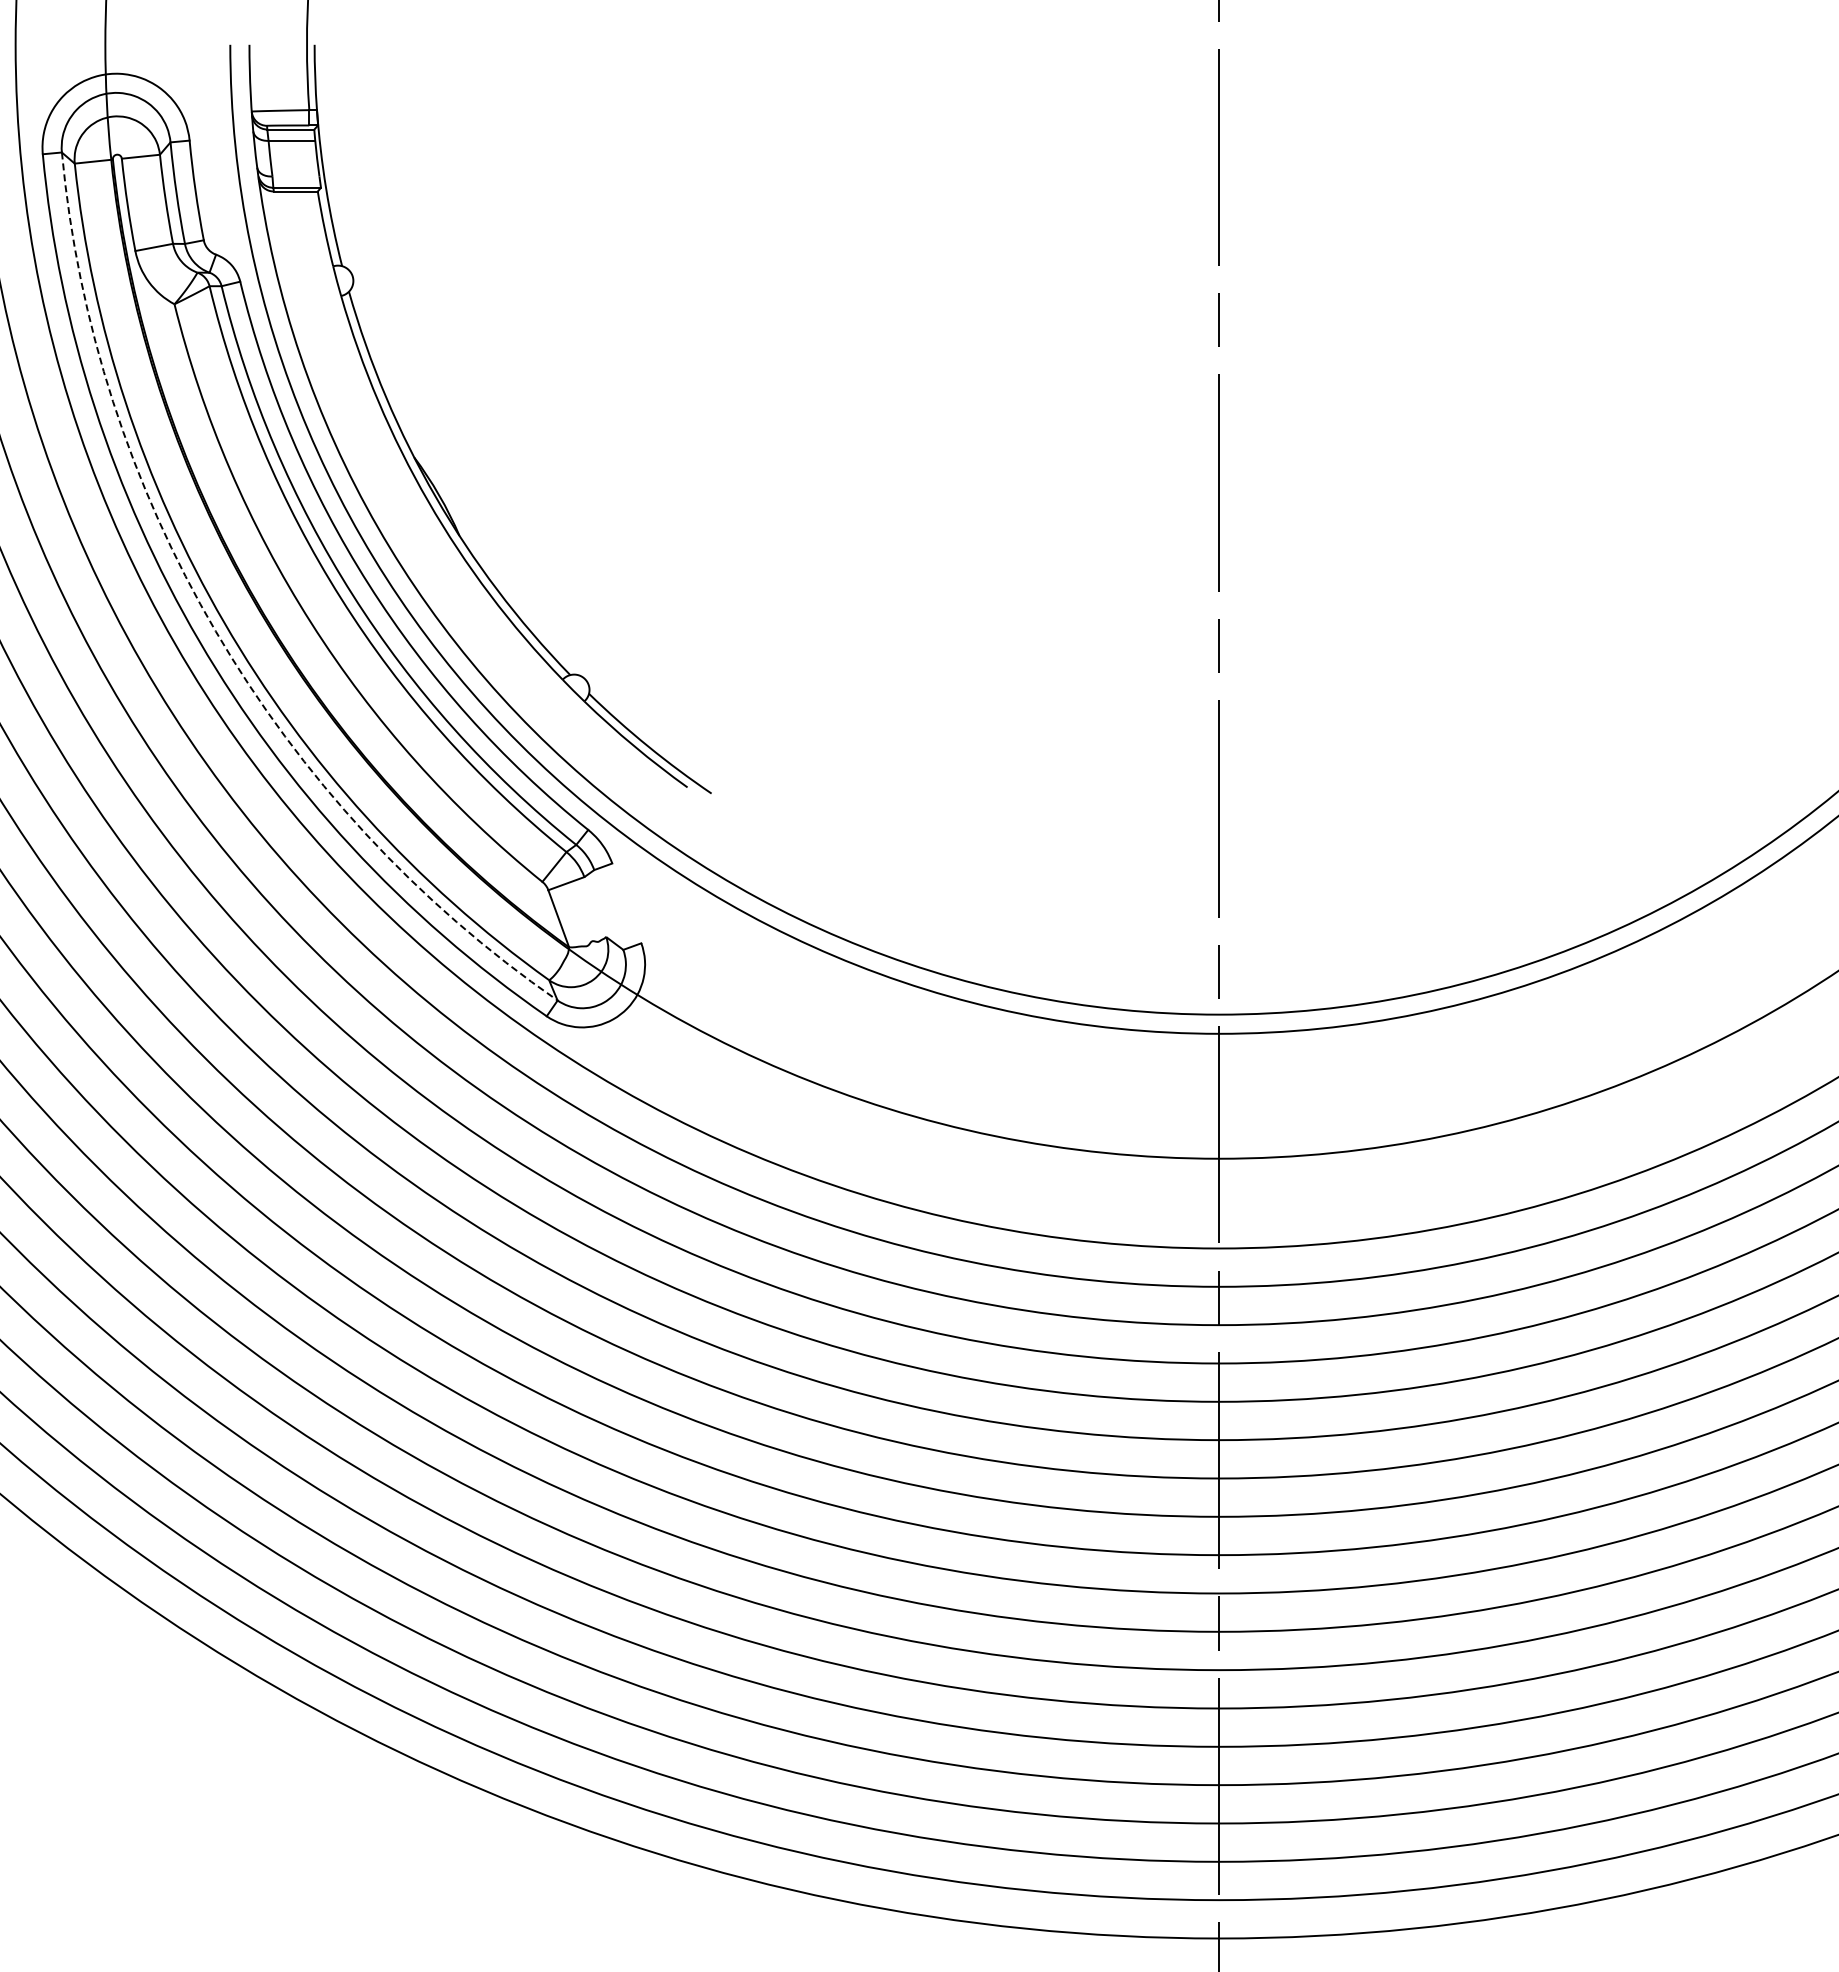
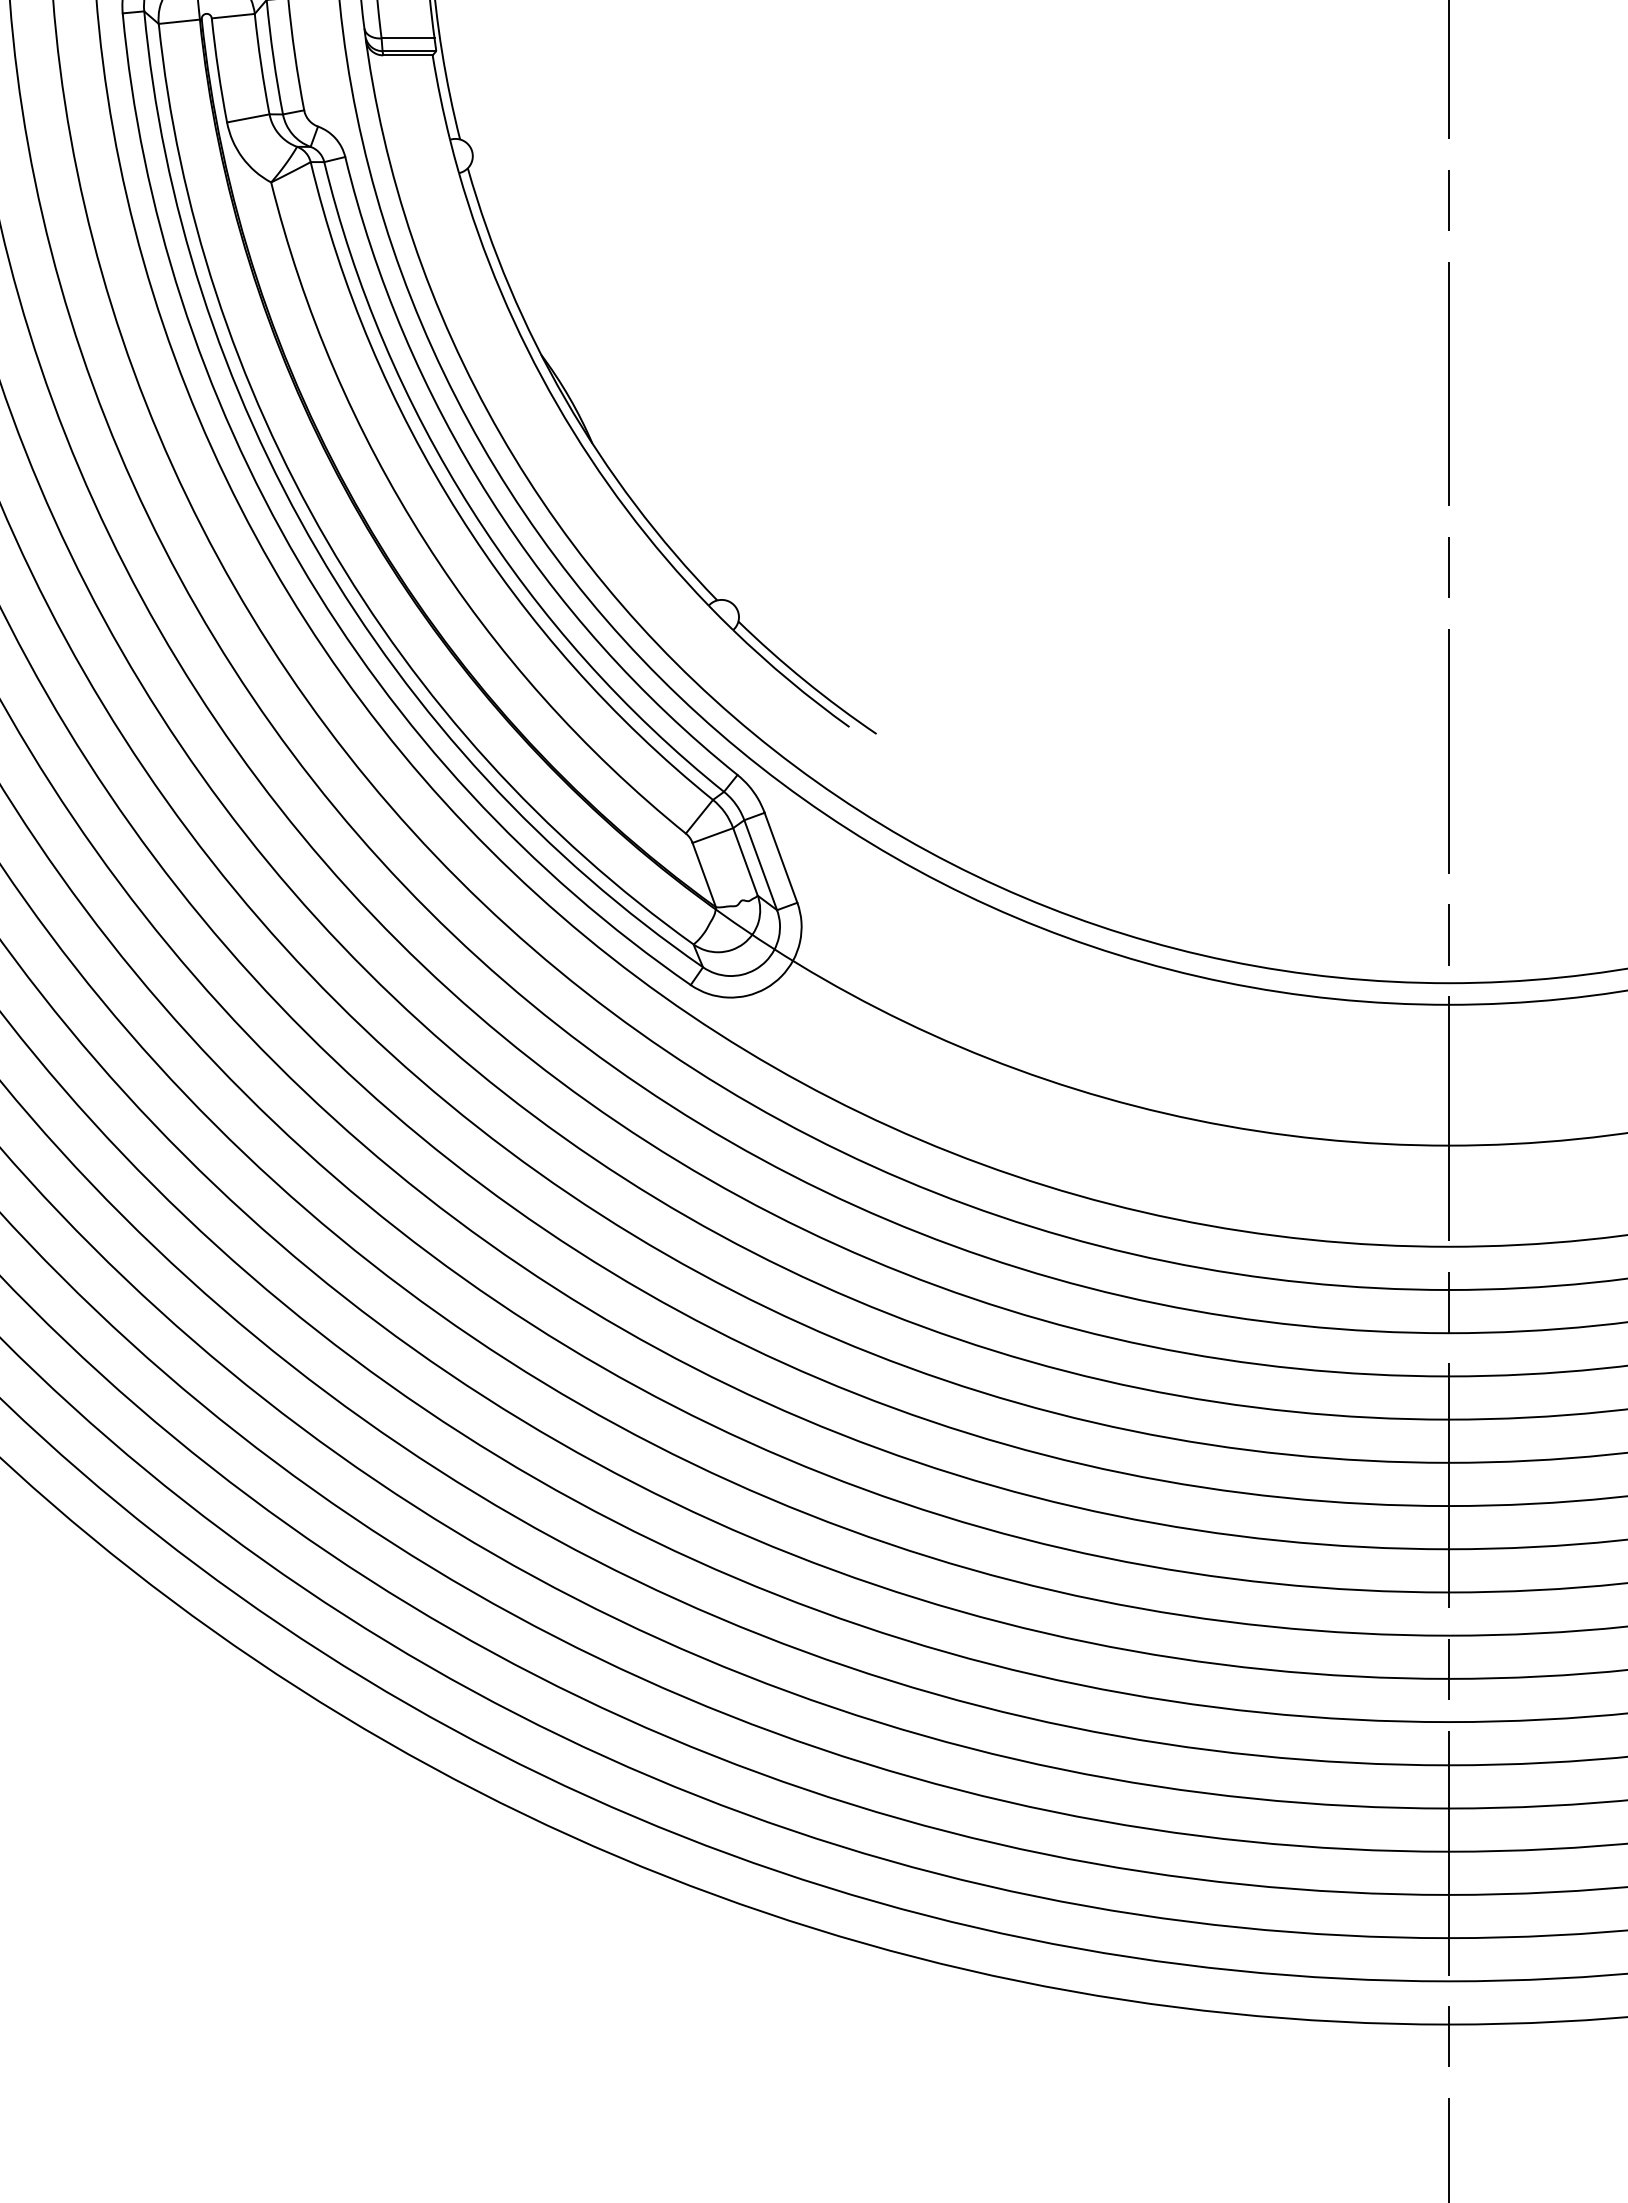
line: (295, 176) -> (407, 38), added
arc: (215, 631) -> (317, 551), dashed -> solid
line: (626, 903) -> (780, 857), added
line: (595, 906) -> (745, 861), added
line: (608, 909) -> (760, 864), added

